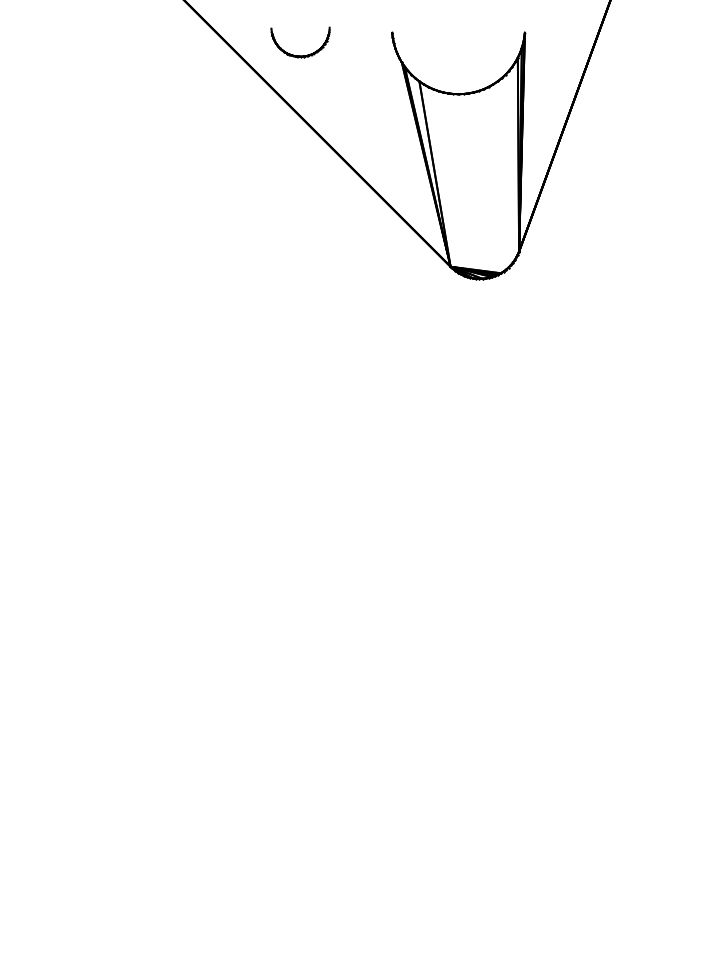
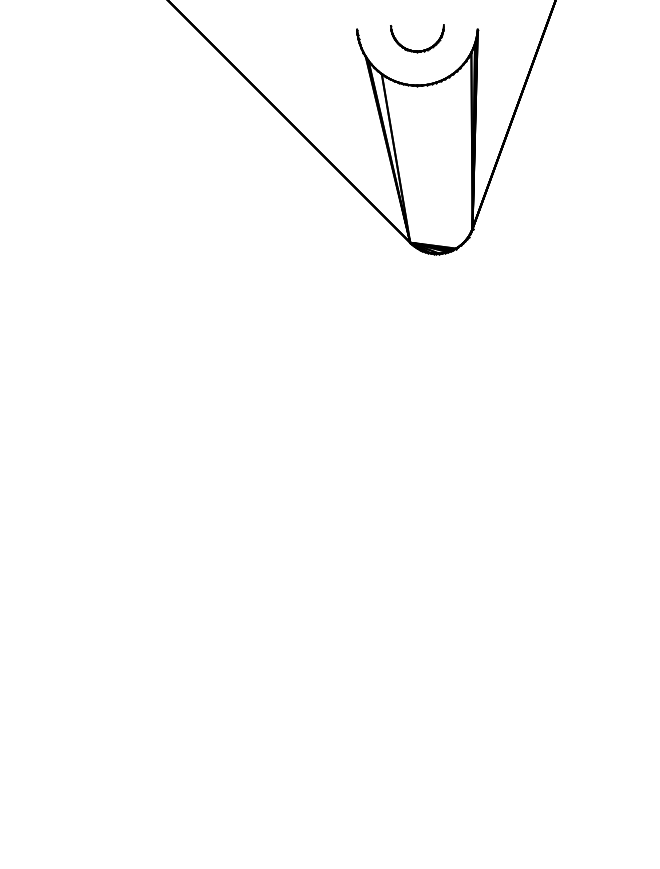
part: (300, 55) -> (417, 50), moved

